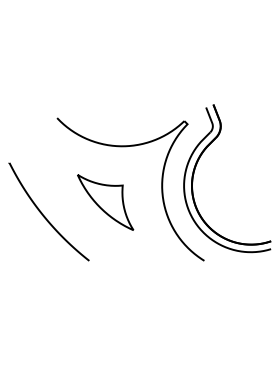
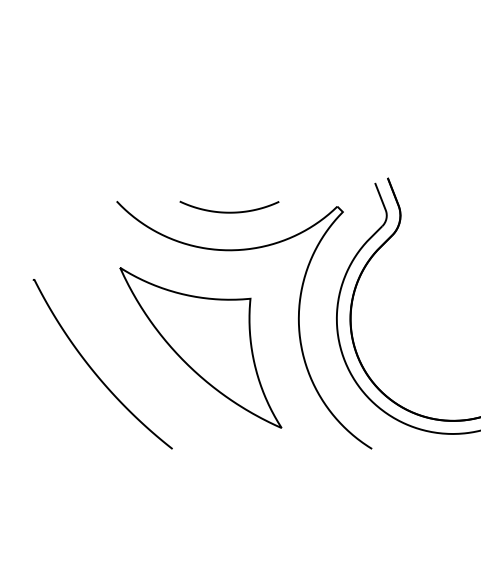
curve: (121, 123) -> (228, 210), added
part: (105, 202) -> (200, 347), size x1.67

